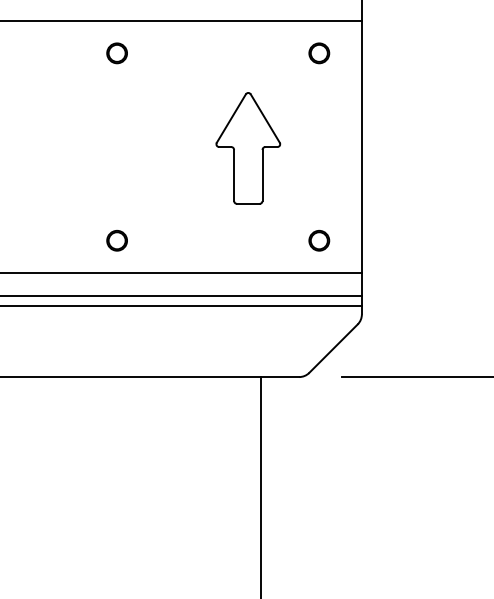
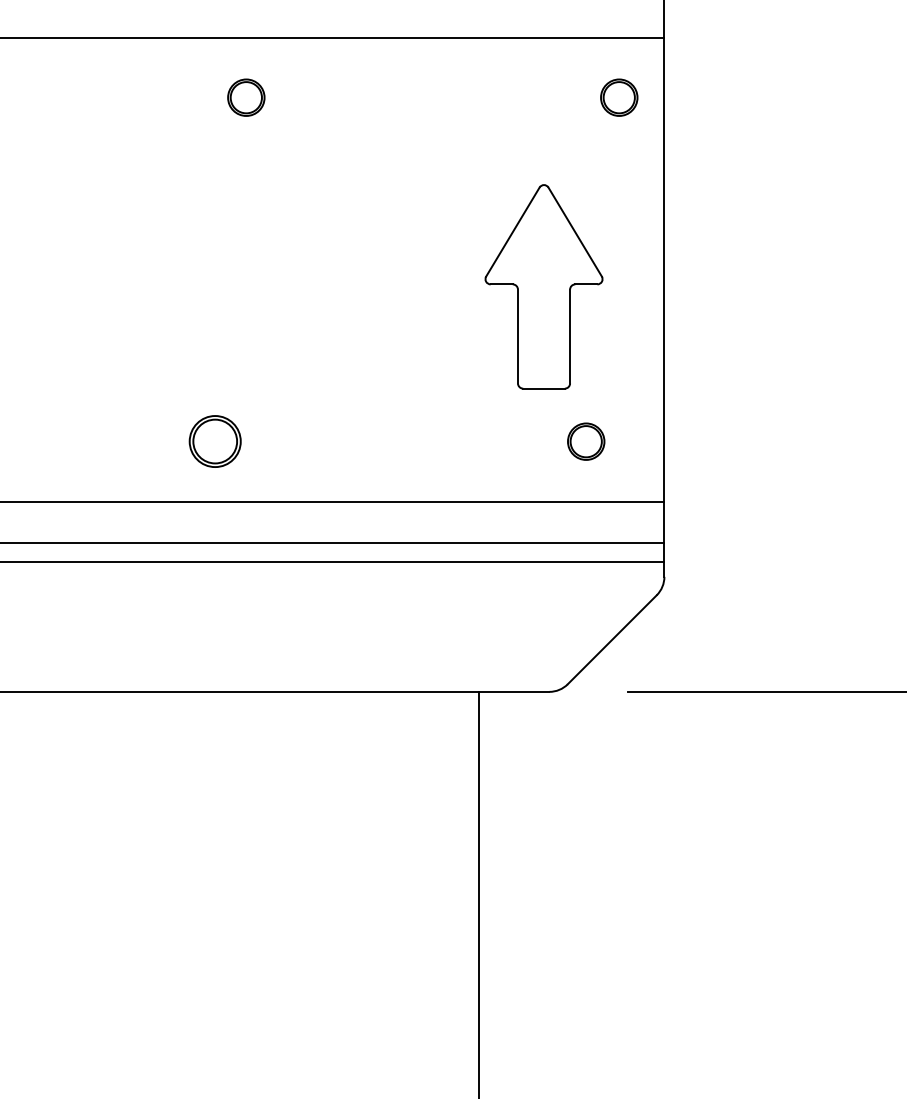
part: (116, 53) -> (245, 97), moved
part: (319, 53) -> (619, 97), moved
part: (248, 148) -> (544, 287), moved
part: (116, 240) -> (213, 441), size x1.4

